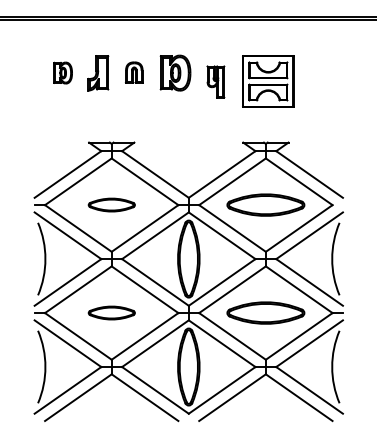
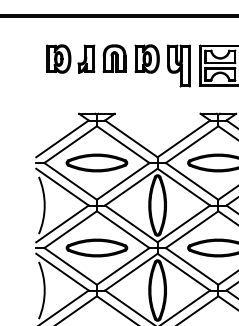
part: (62, 72) -> (58, 58), size x1.67
part: (134, 72) -> (114, 58), size x1.67
part: (215, 81) -> (178, 65), size x1.67
part: (111, 204) -> (96, 162), size x1.67
part: (111, 312) -> (96, 247), size x1.67

